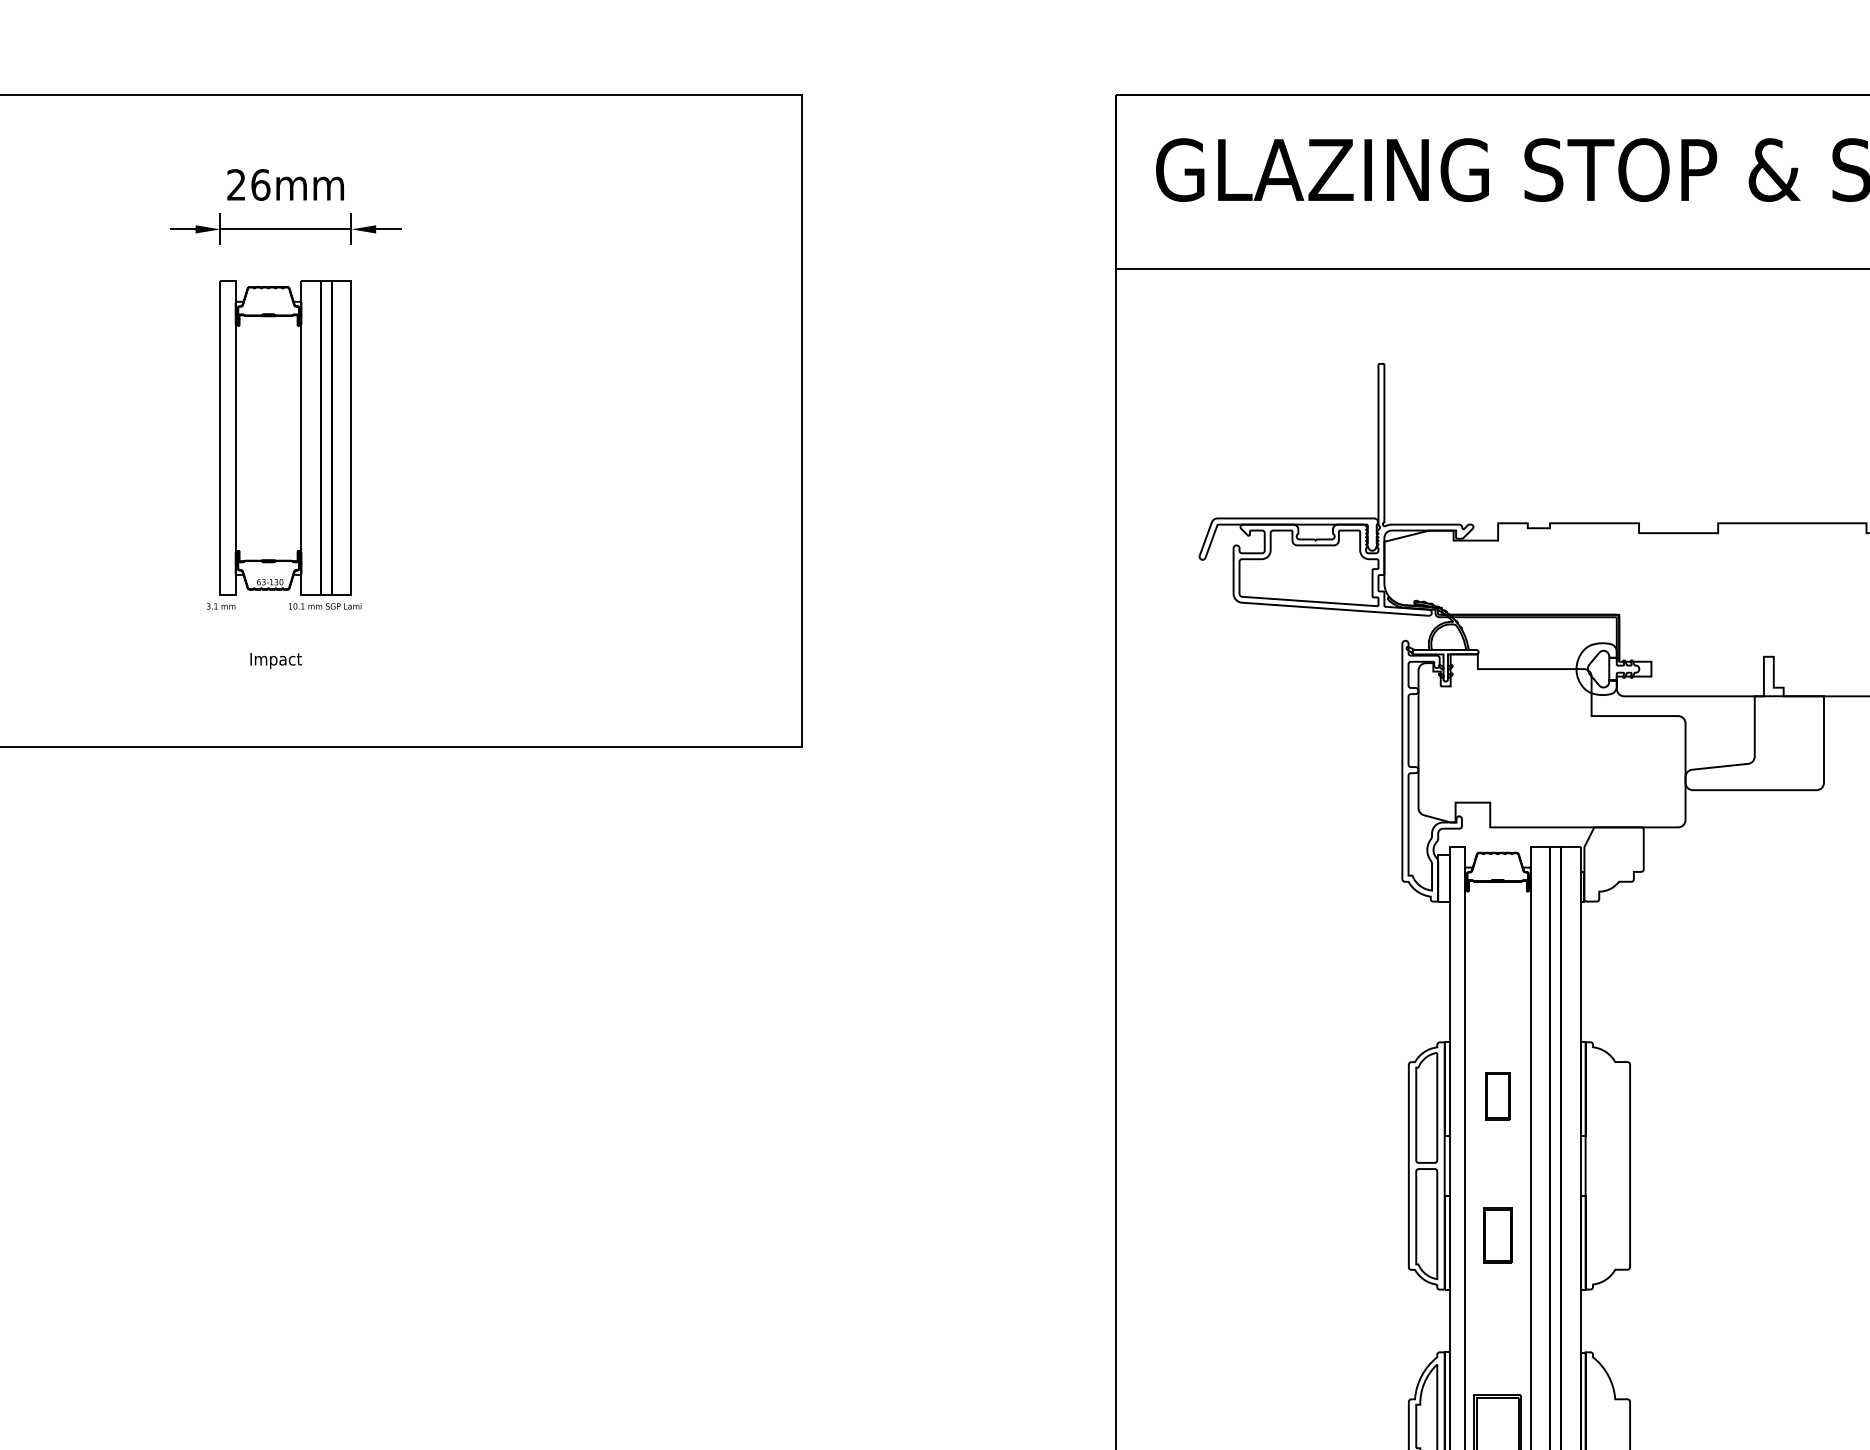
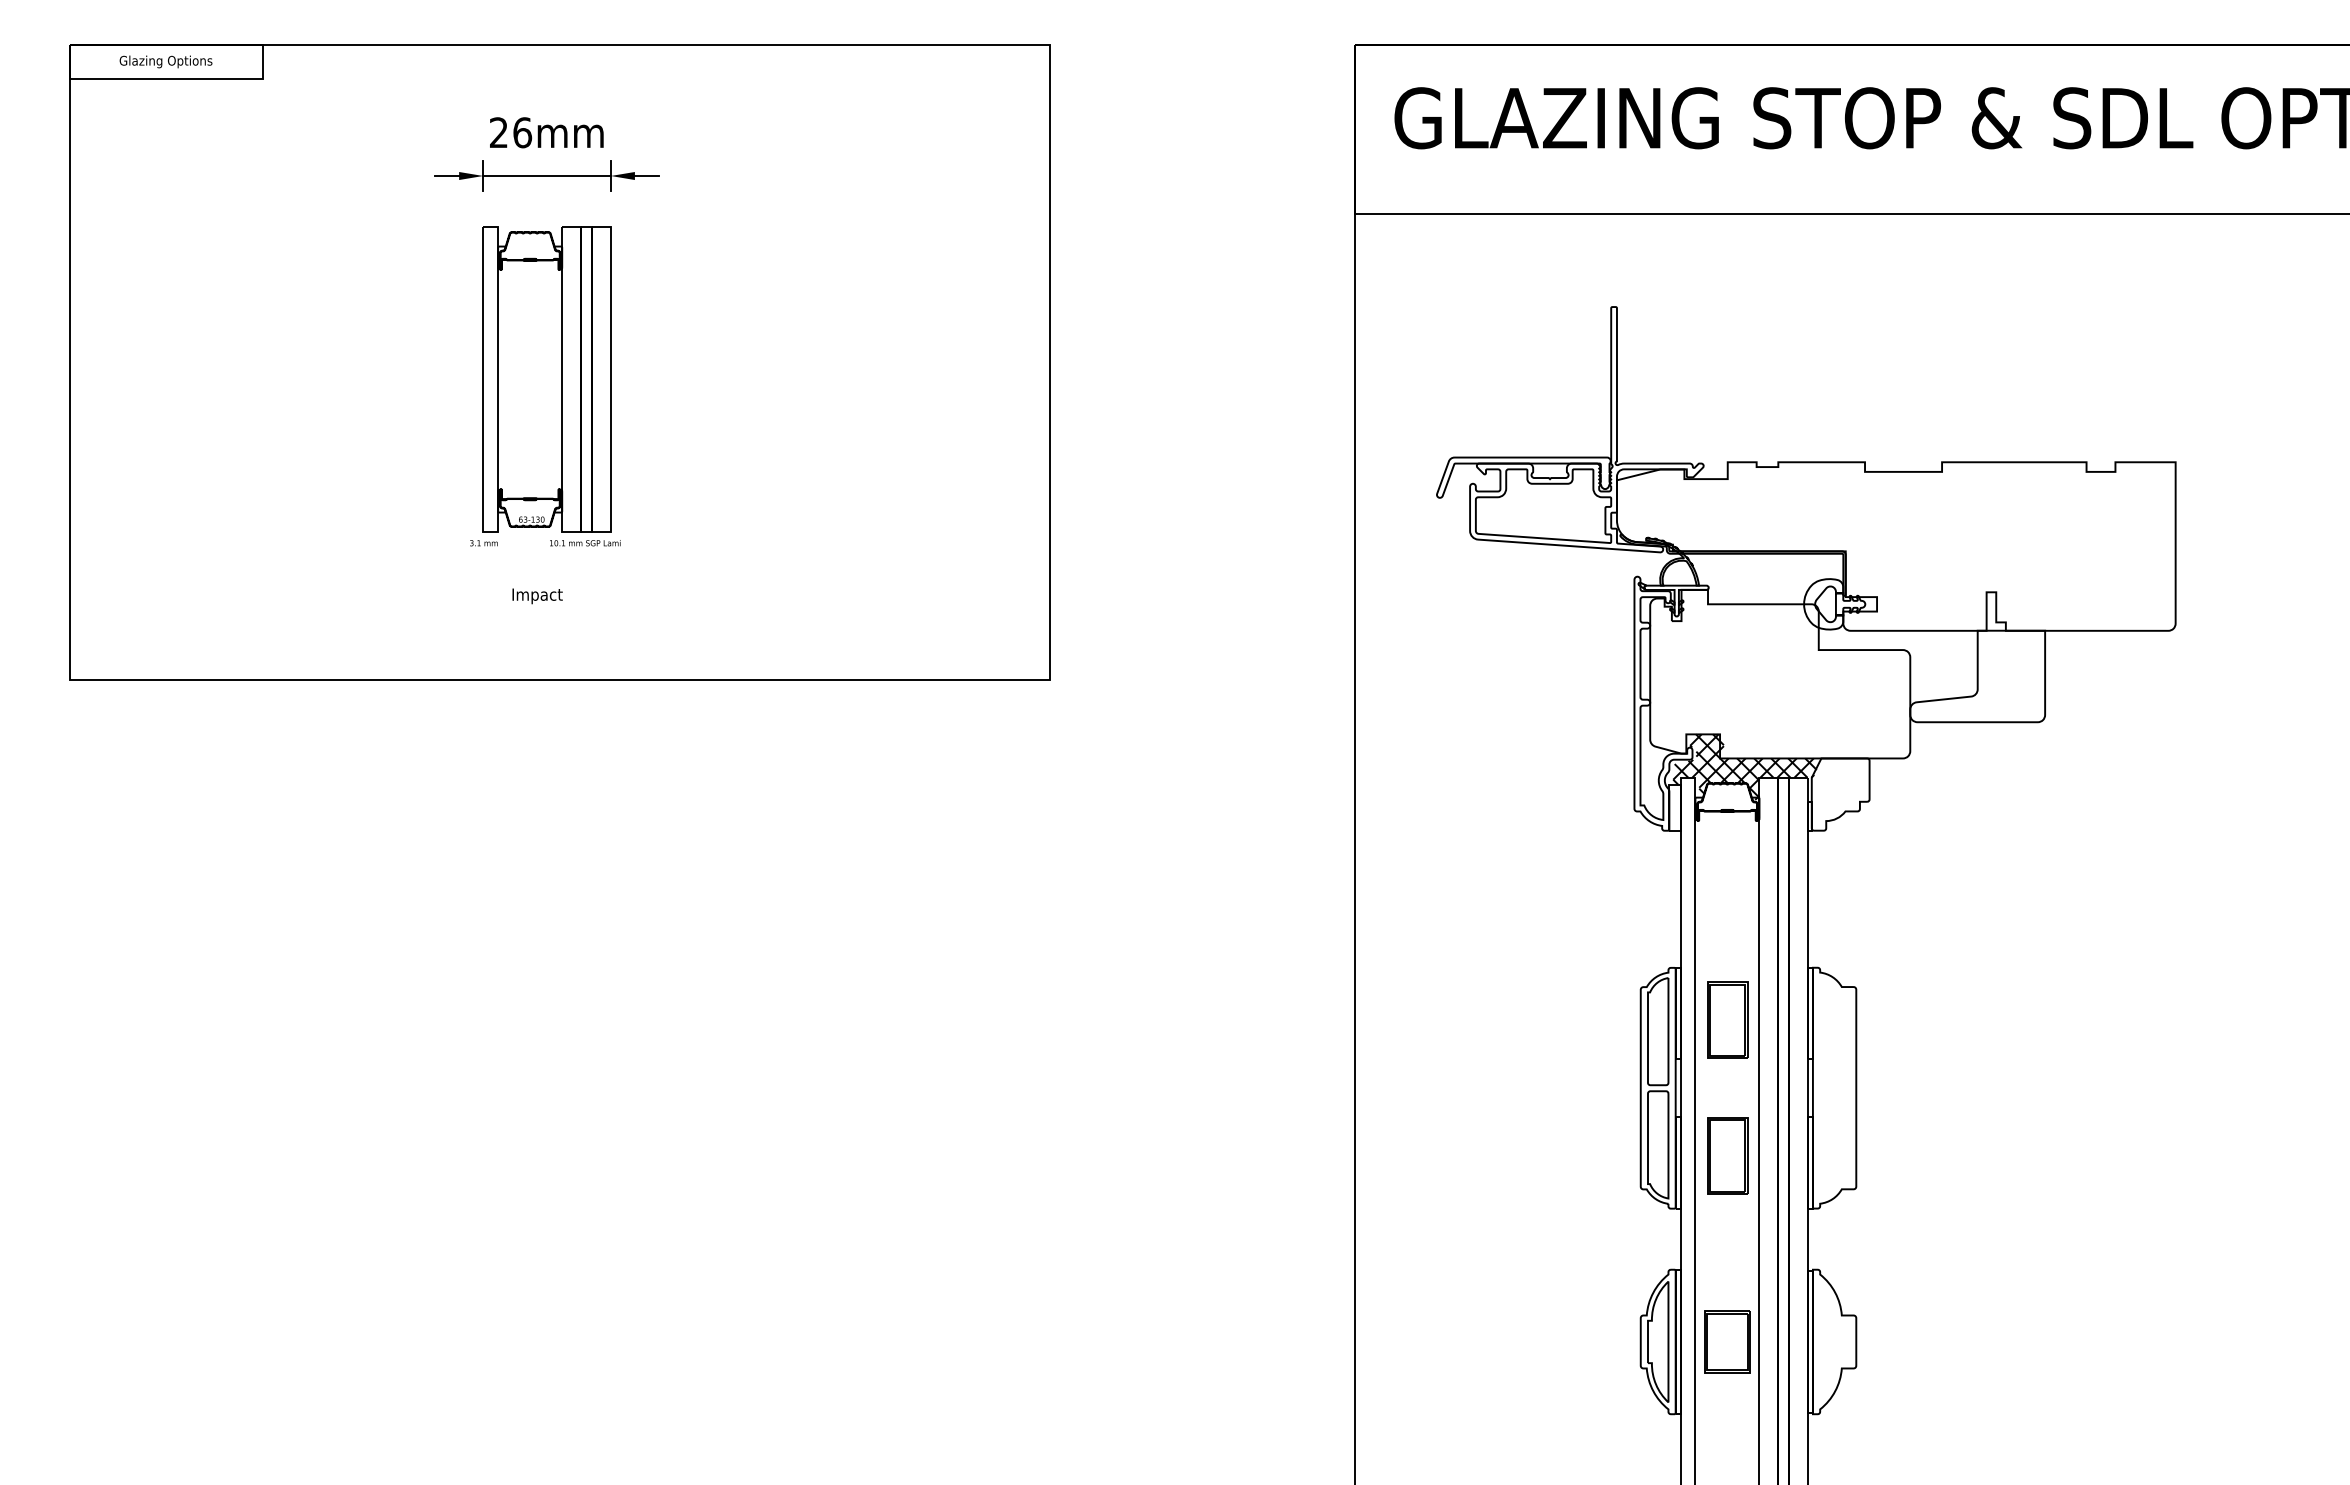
hatch: (1518, 835) -> (1747, 766), added
part: (1497, 1095) -> (1727, 1019), size x1.67
part: (1497, 1235) -> (1727, 1155), size x1.43

